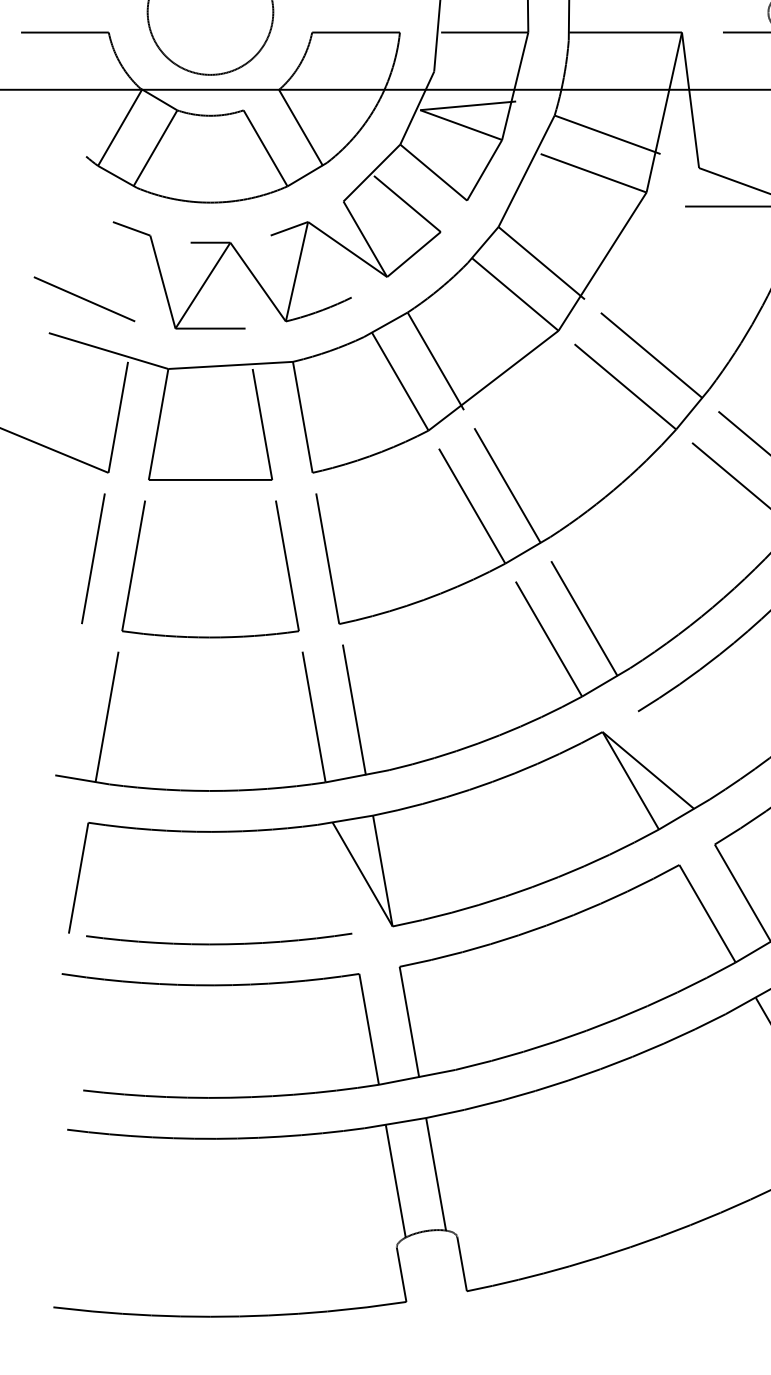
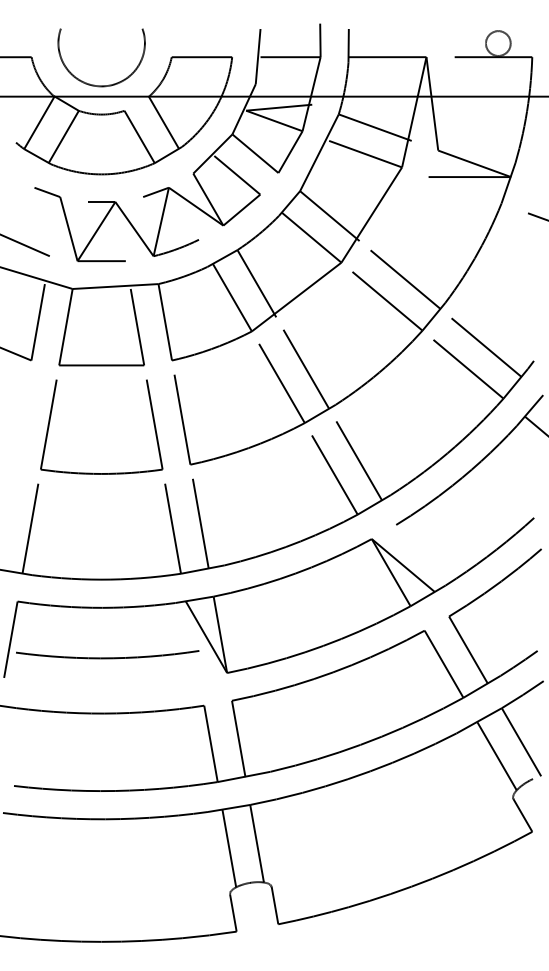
line: (92, 558) -> (20, 419), removed
part: (218, 938) -> (107, 654), moved

